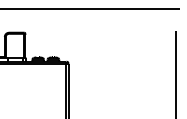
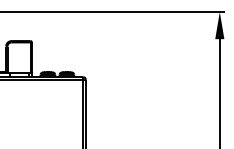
fill: (175, 20) -> (219, 25), added

